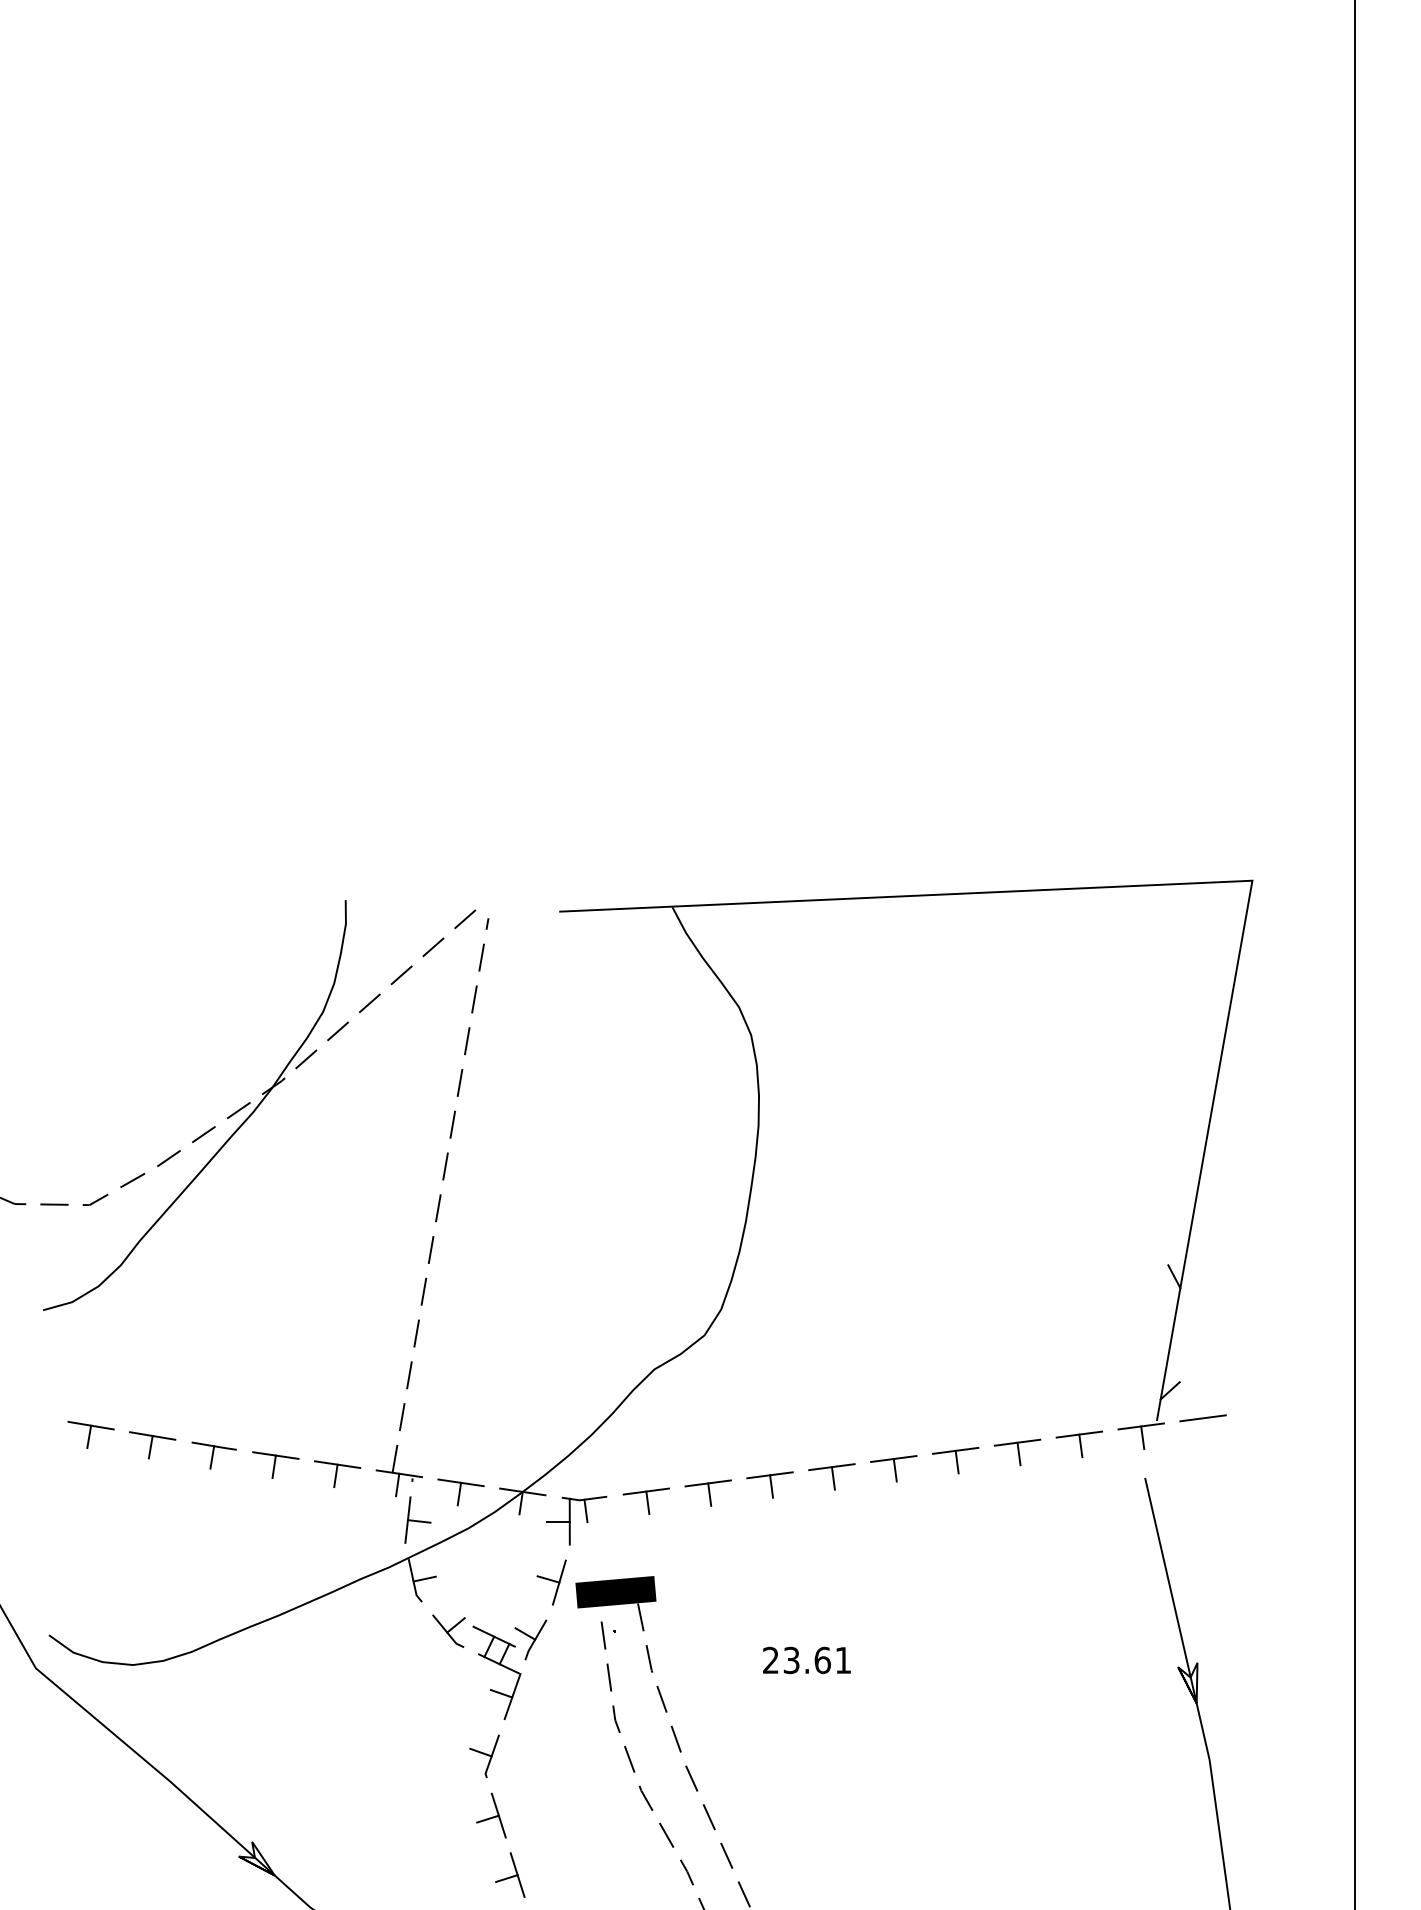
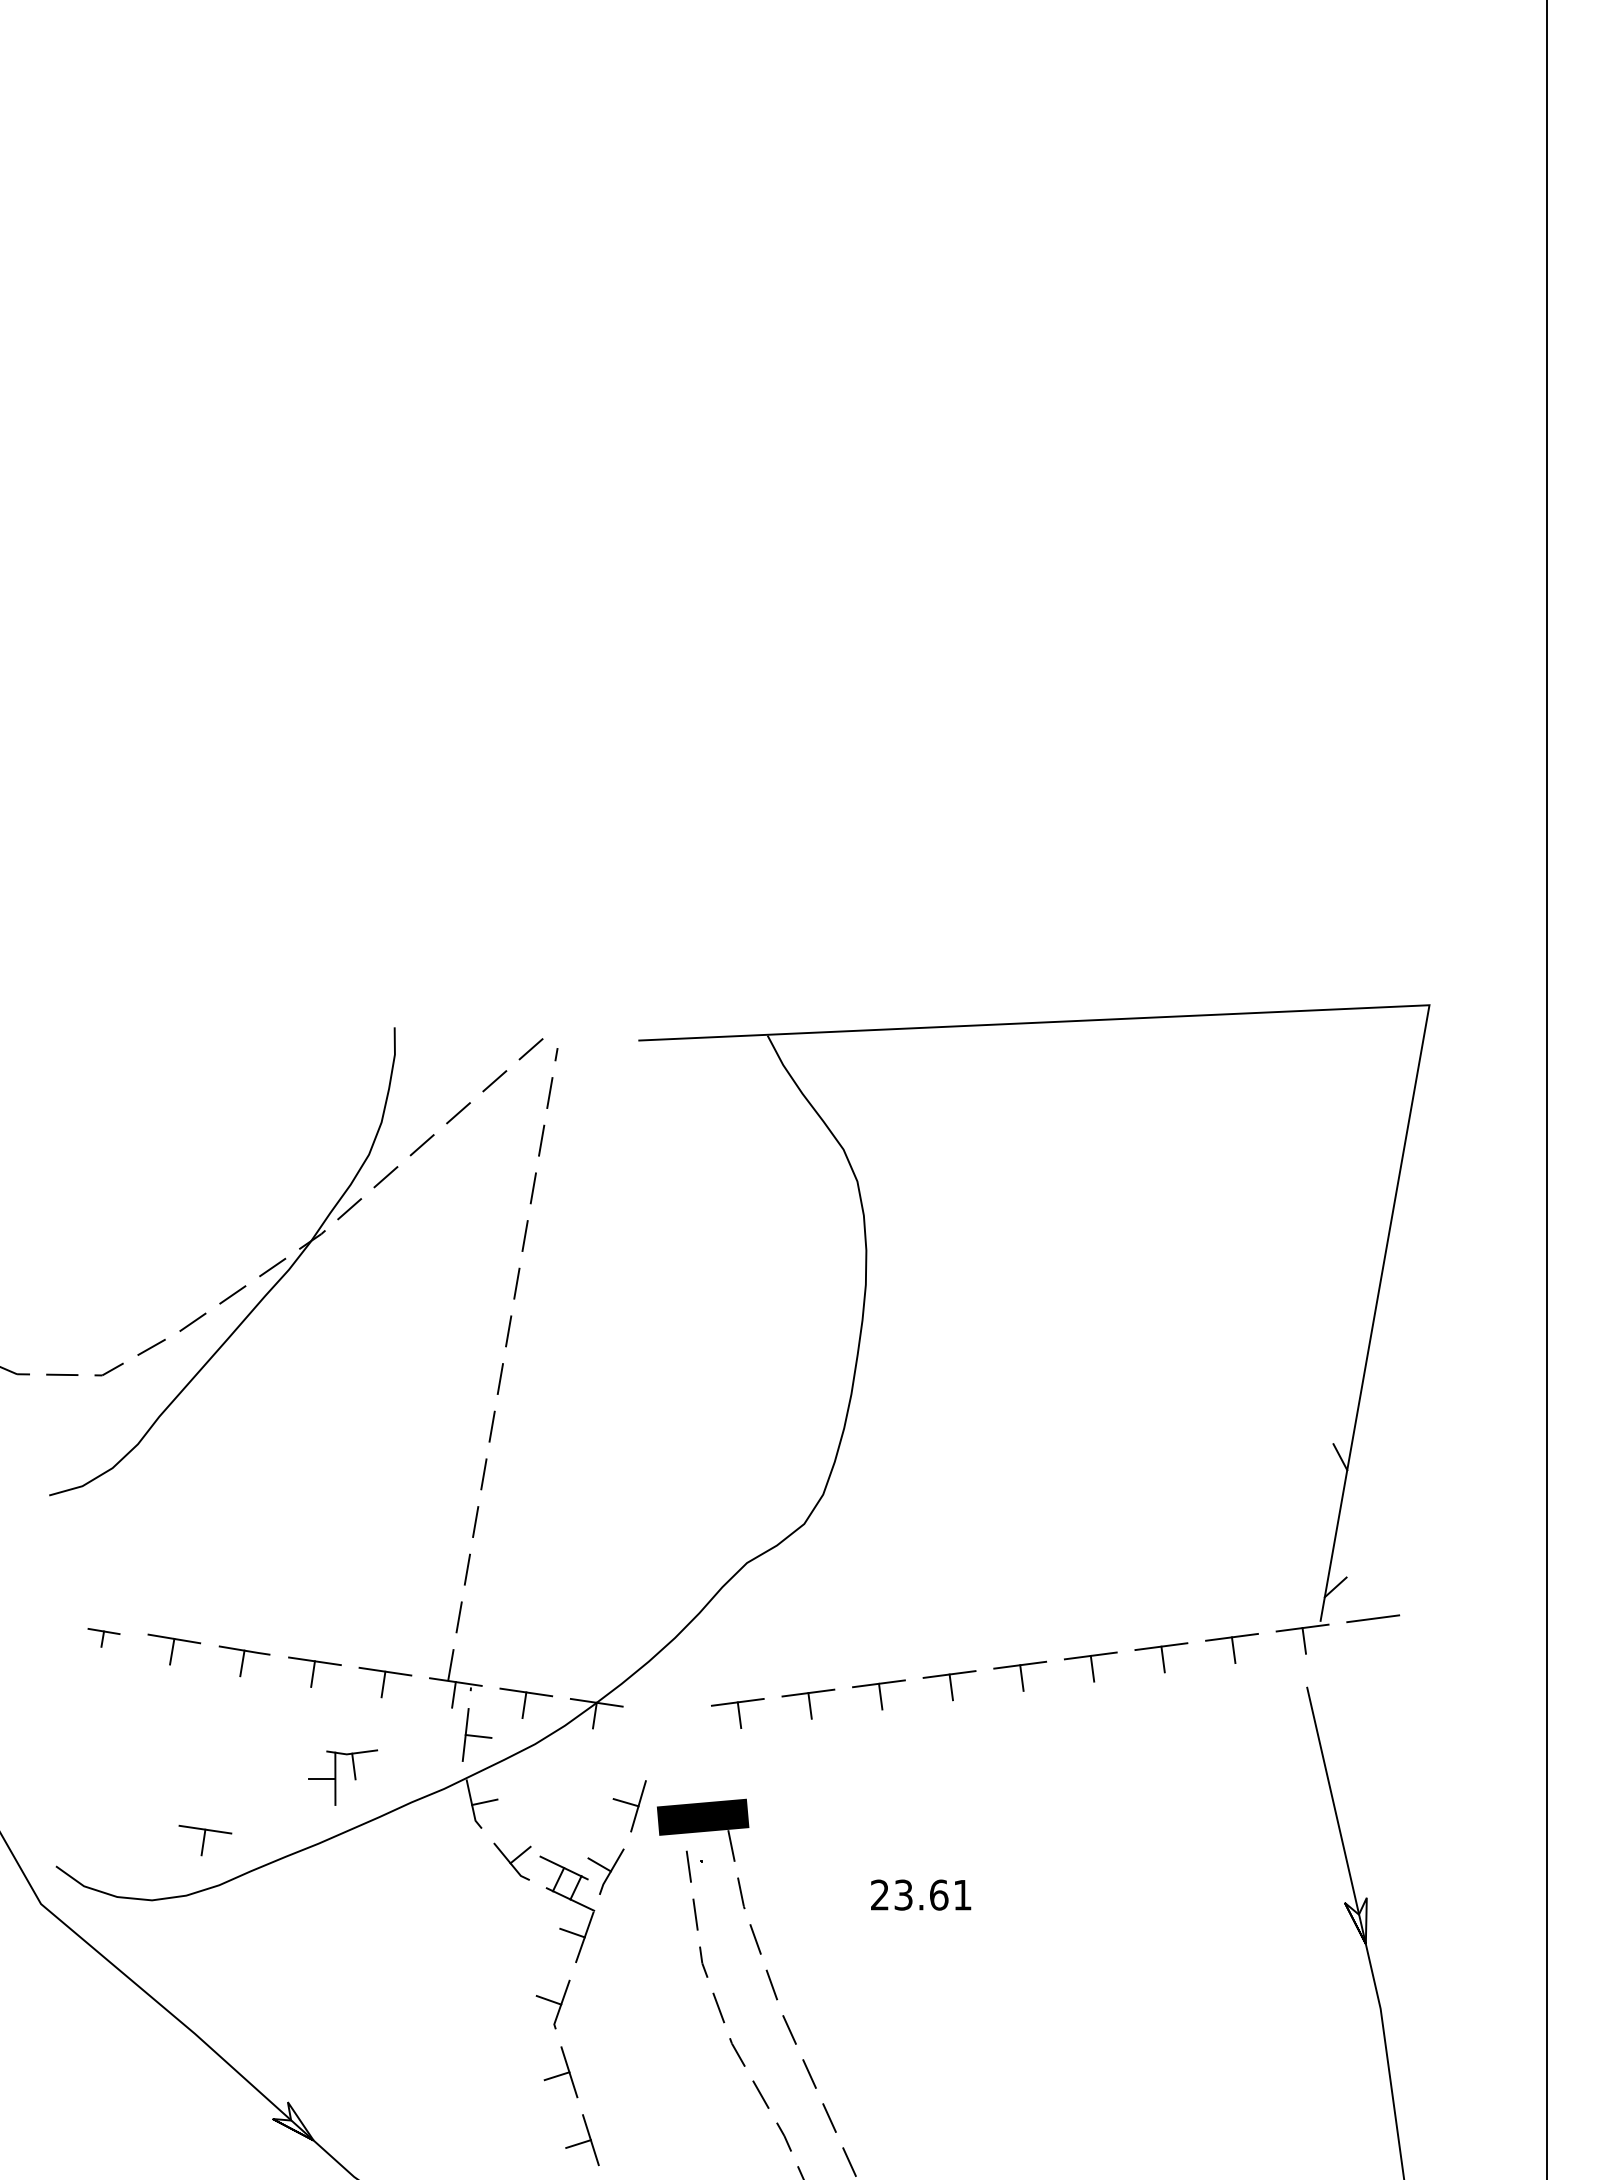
part: (90, 1434) -> (103, 1637), size x0.6
part: (570, 1520) -> (336, 1777), moved
part: (179, 1612) -> (205, 1840), added

